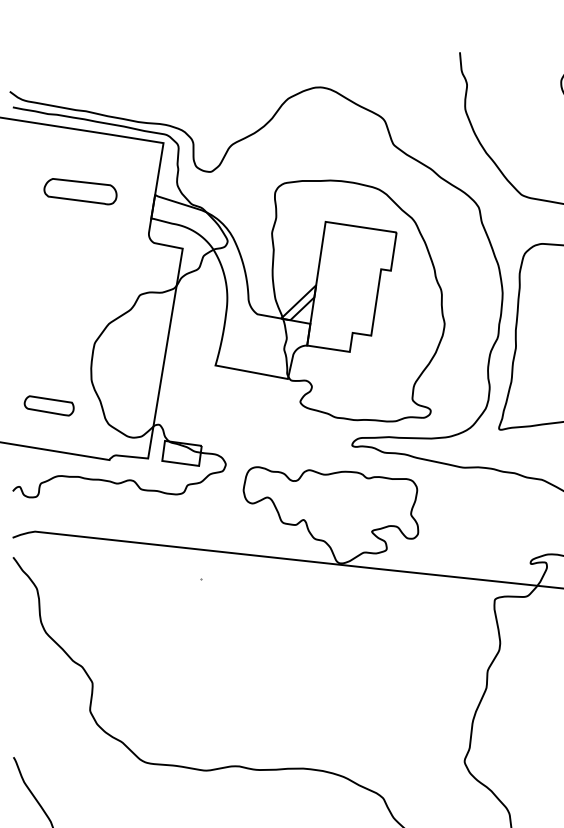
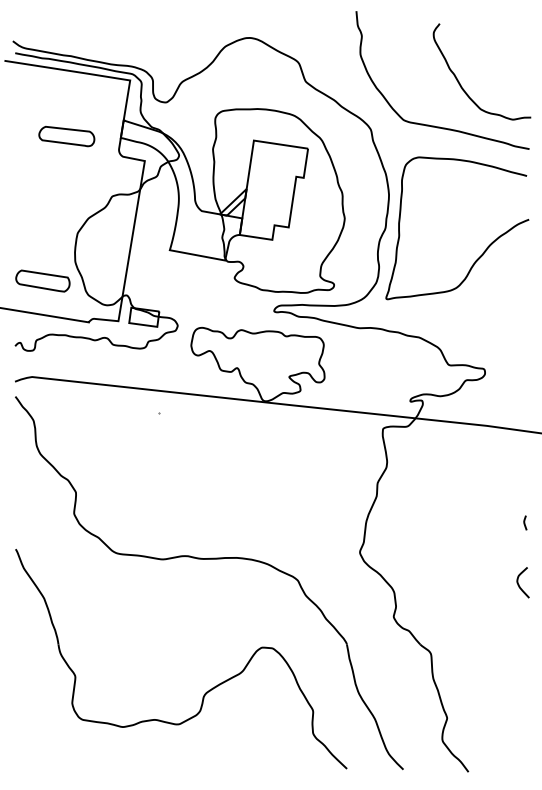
part: (80, 191) -> (66, 136), moved
part: (48, 405) -> (42, 280), size x1.43

